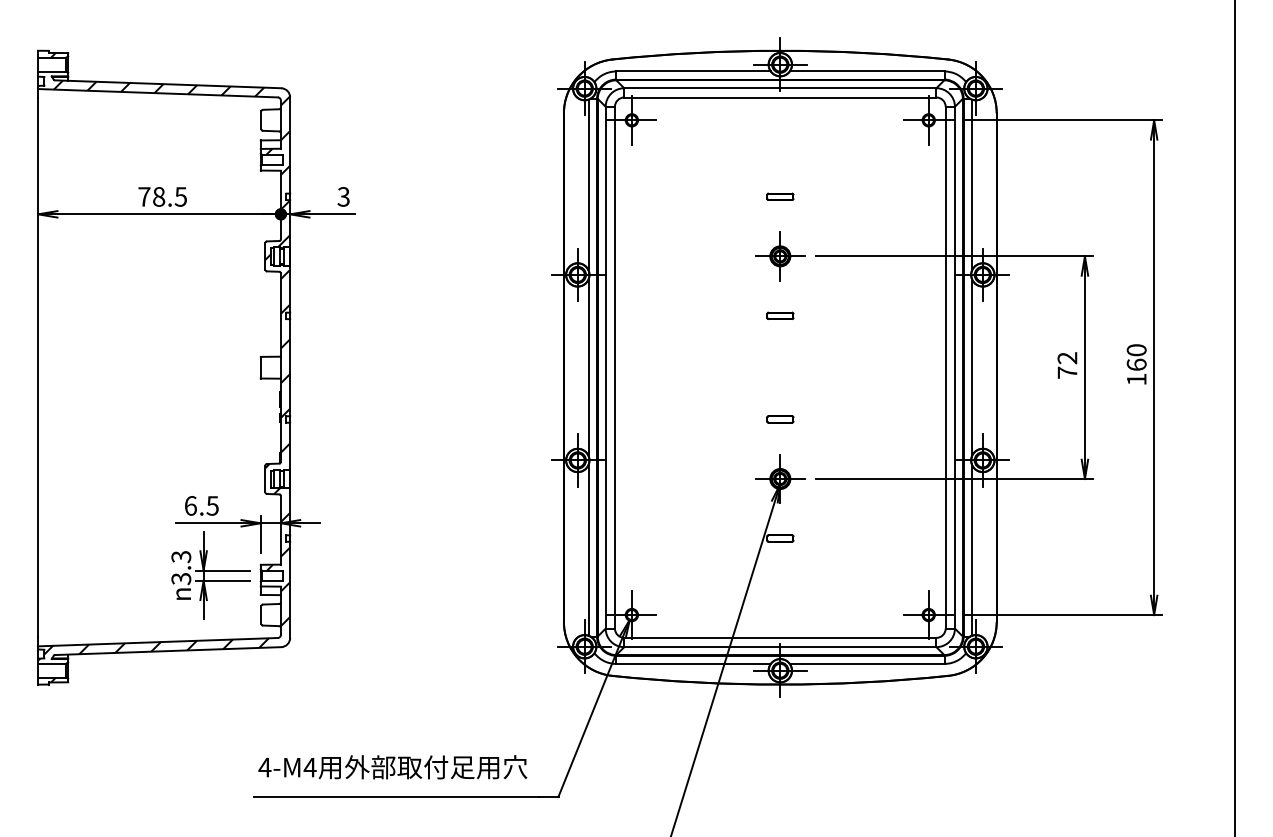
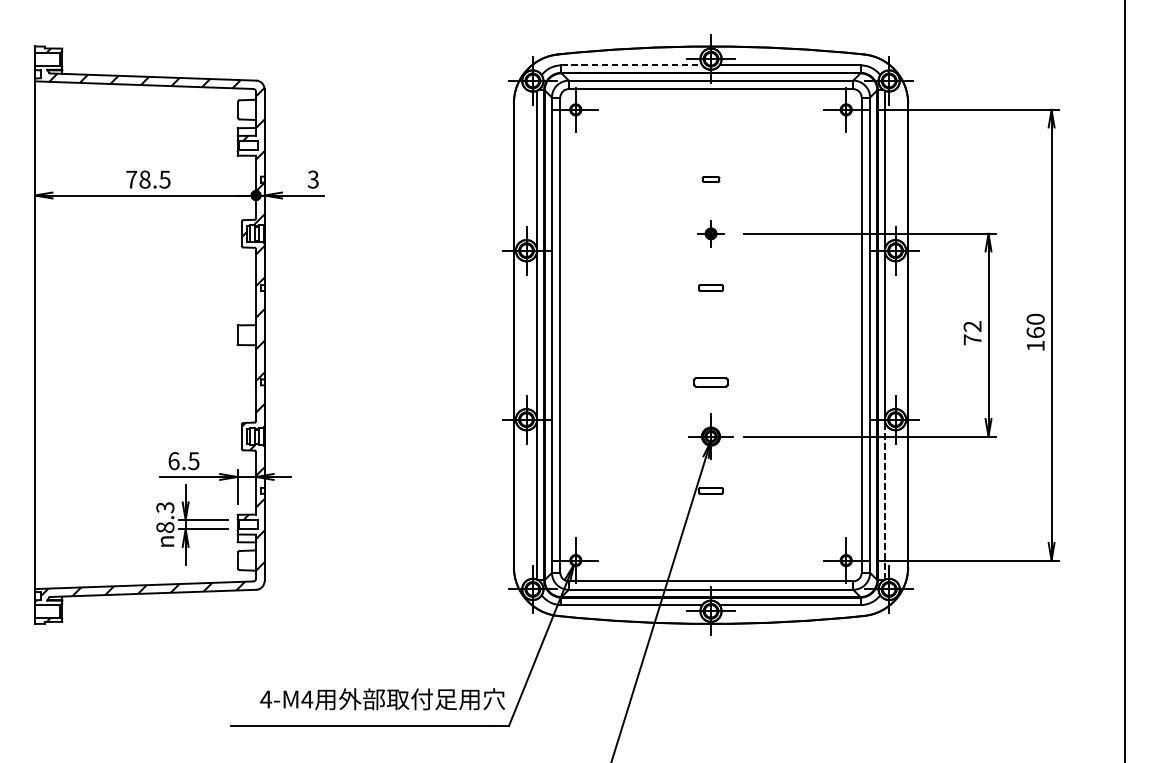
line: (693, 71) -> (631, 65), solid -> dashed
part: (780, 196) -> (711, 179), size x0.7
part: (780, 256) -> (711, 233), size x0.6
part: (780, 419) -> (711, 382), size x1.4
line: (971, 550) -> (885, 501), solid -> dashed
text: (181, 578) -> (165, 527), 3.3 -> 8.3
text: (392, 767) -> (382, 699), moved

